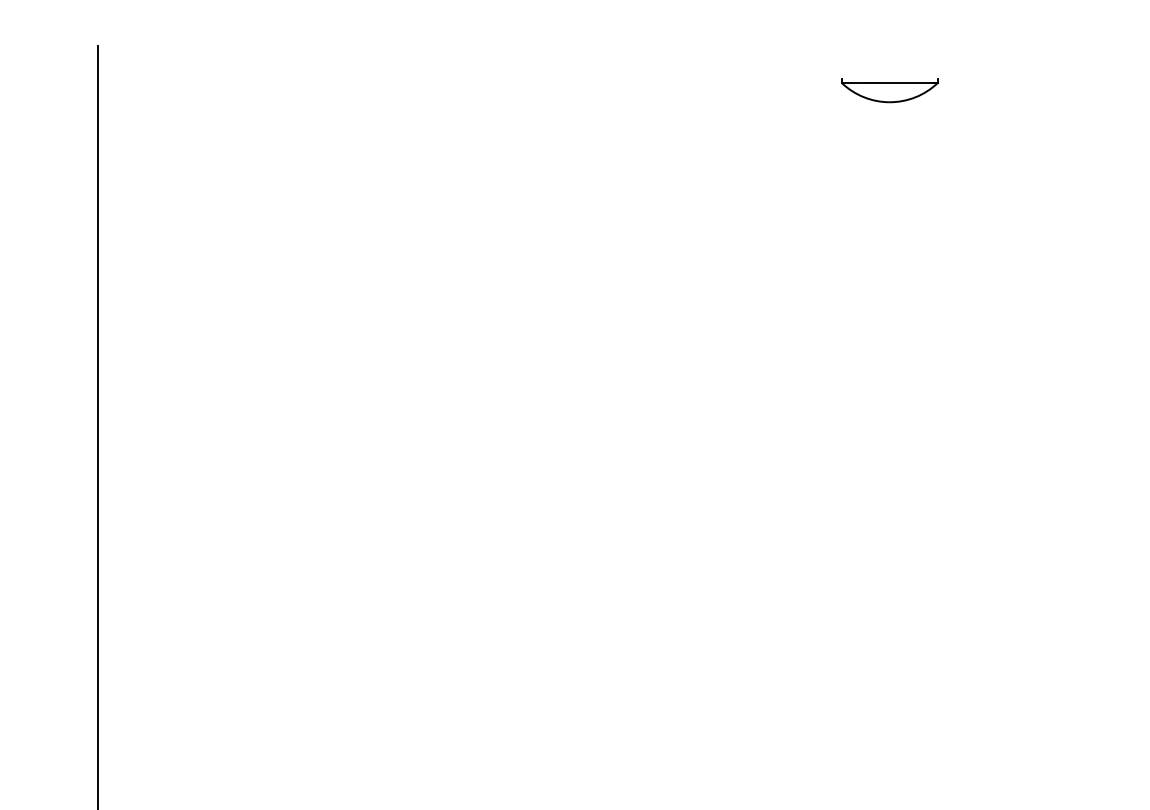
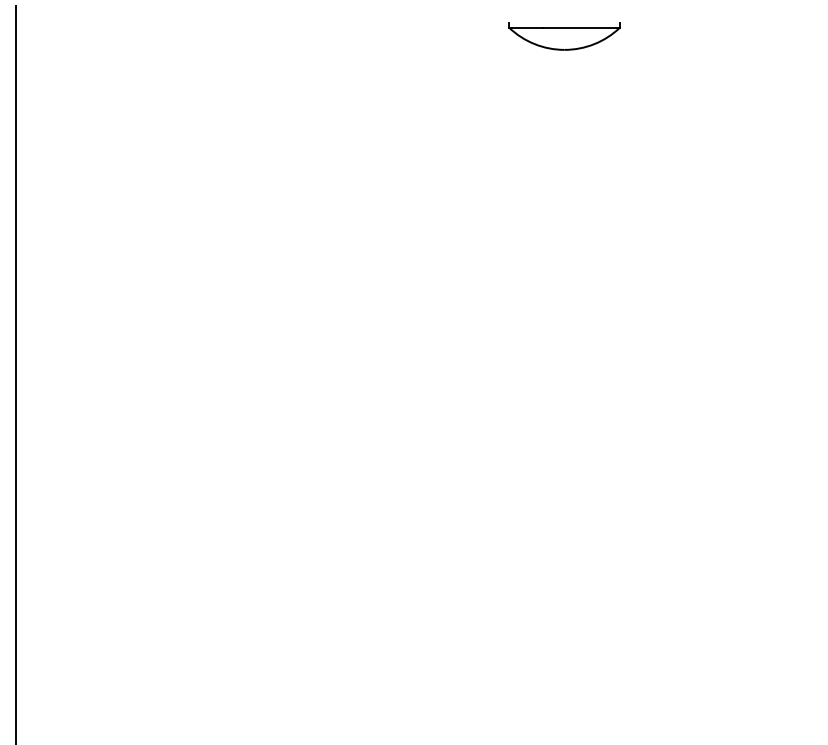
part: (889, 90) -> (564, 36), size x1.67

